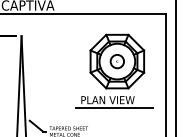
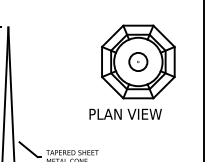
line: (114, 108) -> (134, 125), removed

